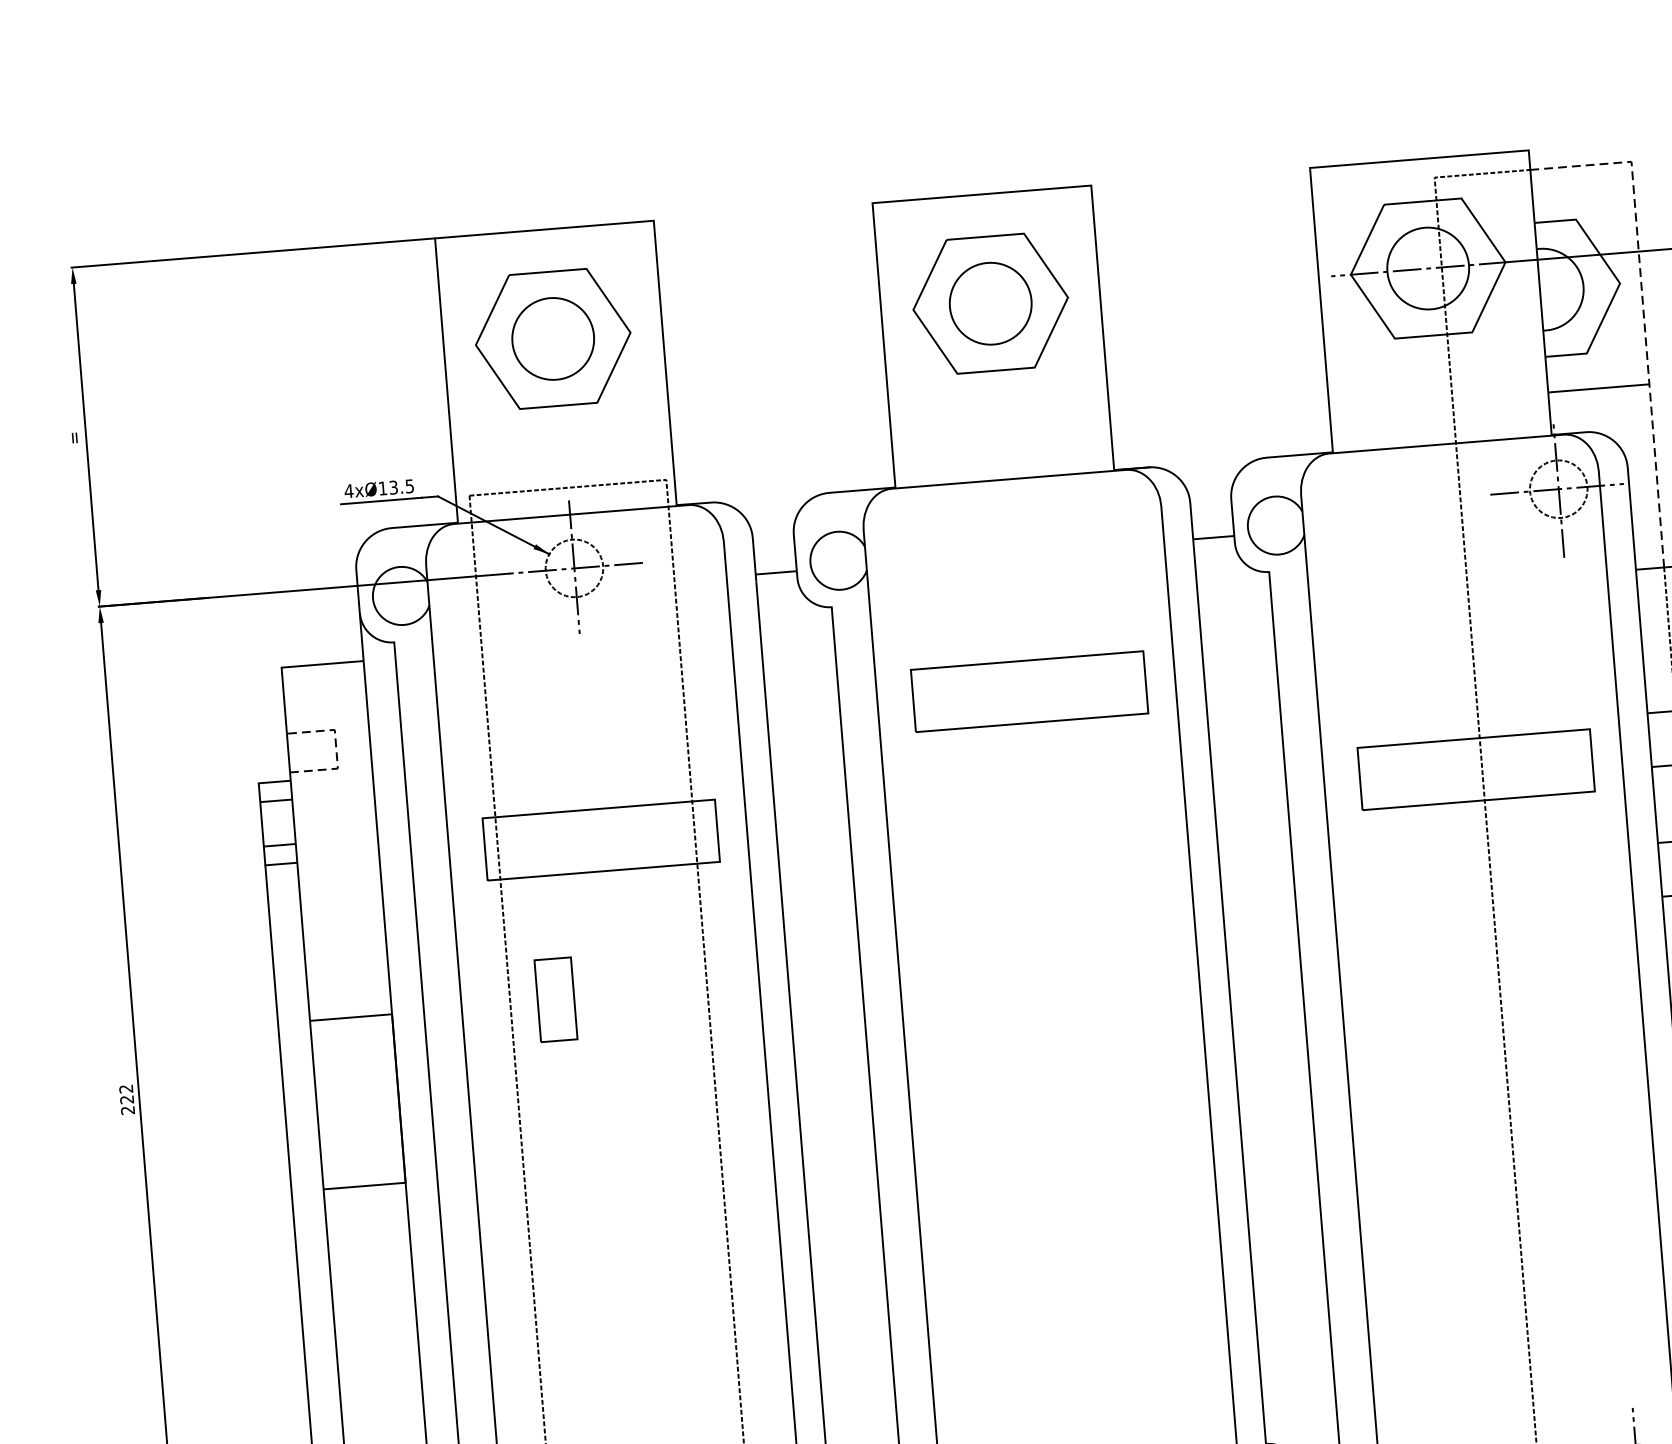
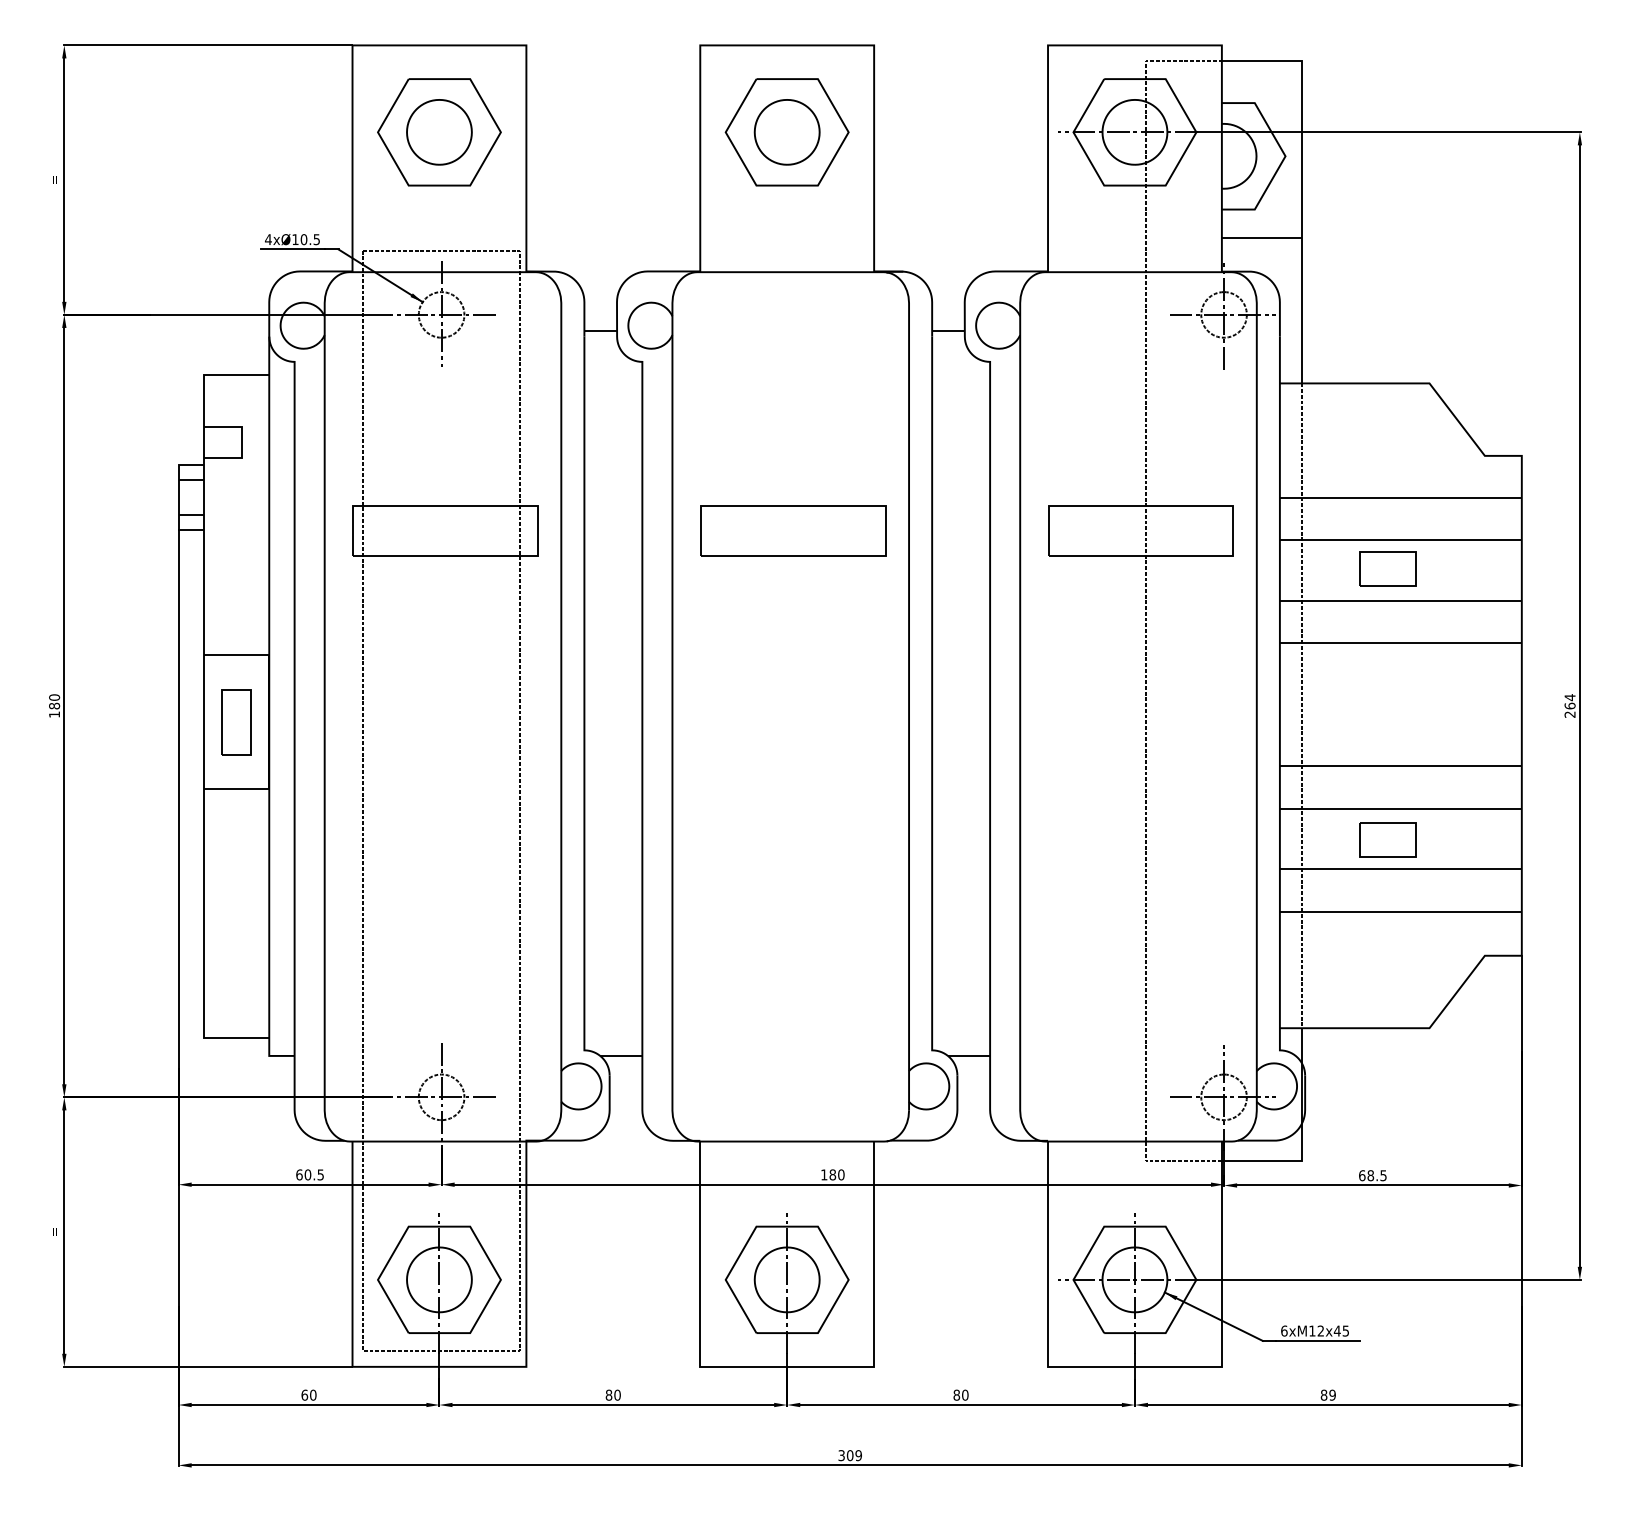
line: (1643, 313) -> (1302, 181), dashed -> solid
text: (393, 487) -> (303, 239), 4xØ13.5 -> 4xØ10.5
part: (1029, 690) -> (793, 530), moved
line: (336, 749) -> (242, 442), dashed -> solid
part: (555, 999) -> (236, 722), moved
text: (126, 1098) -> (54, 705), 222 -> 180

